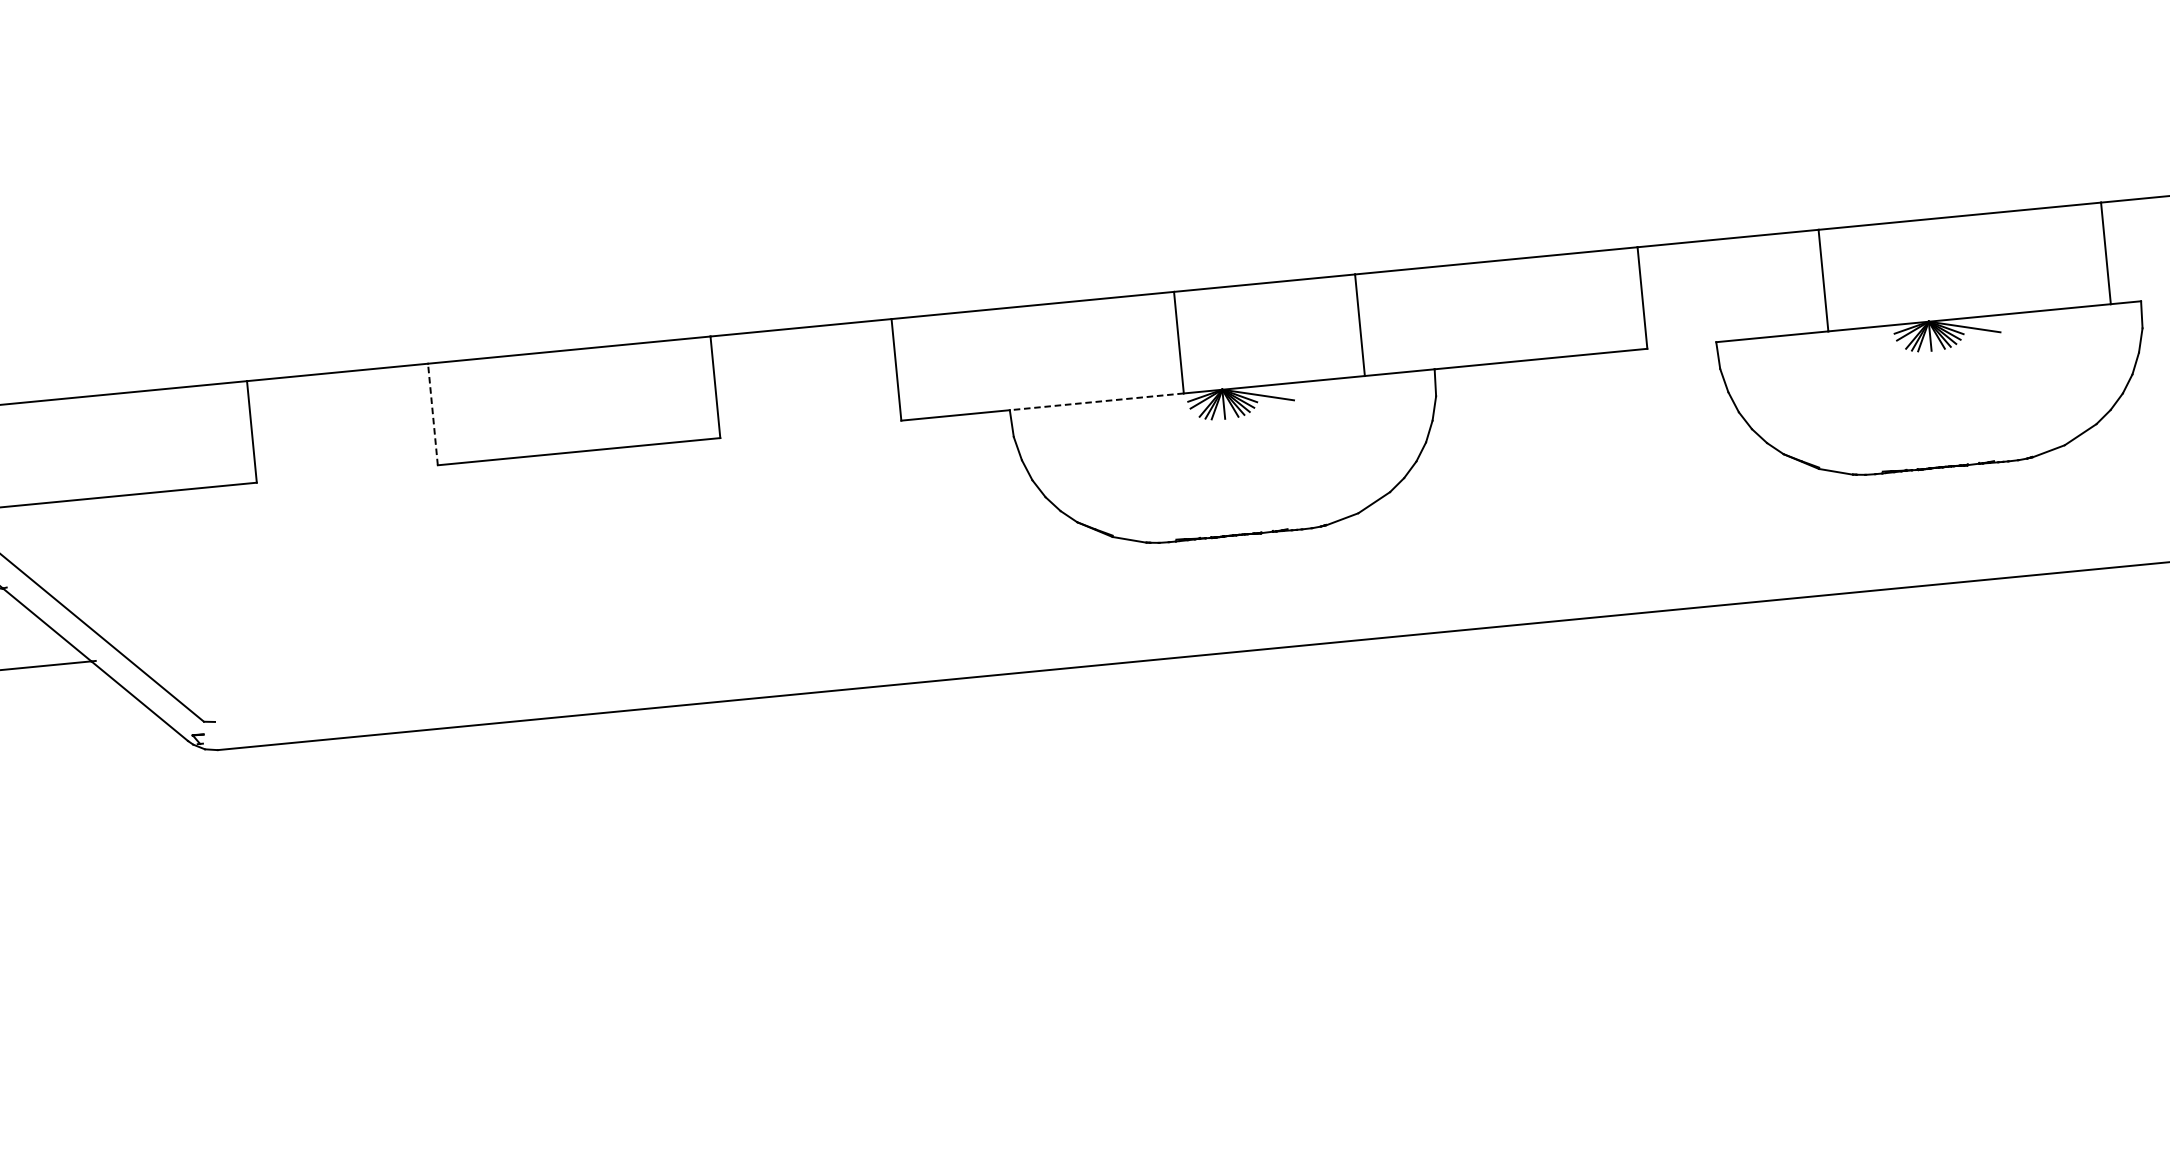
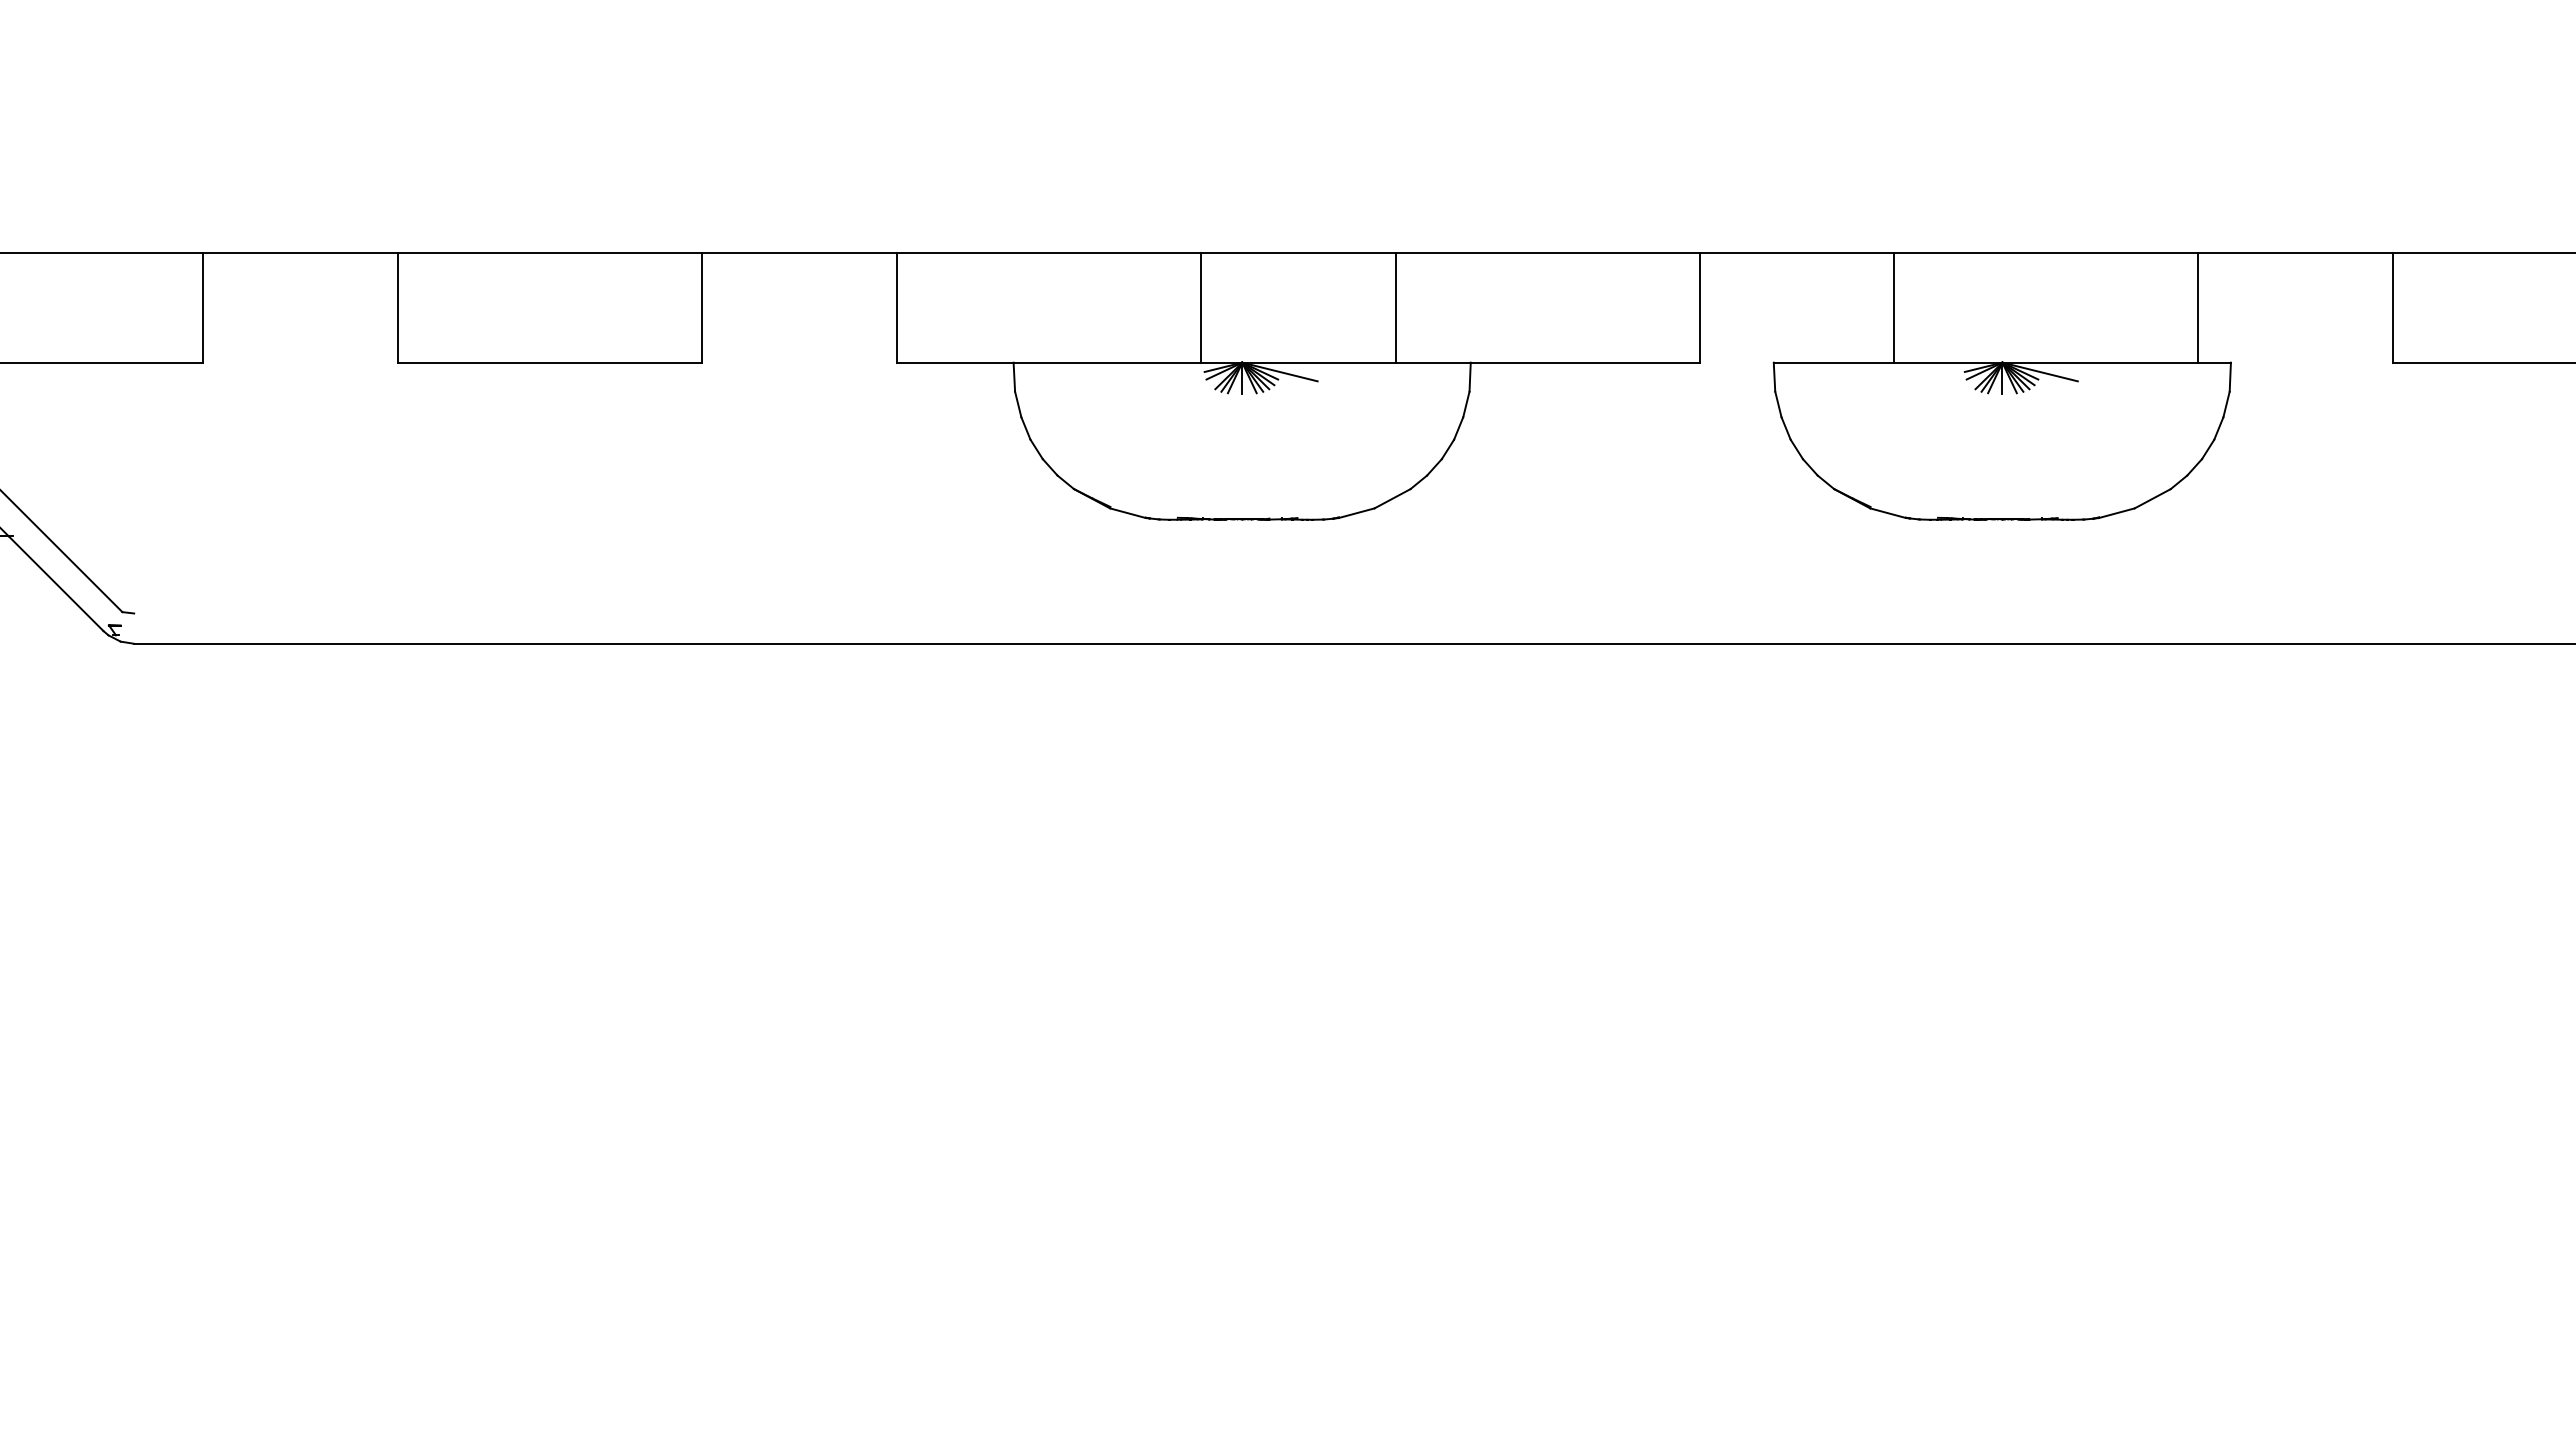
line: (1097, 401) -> (1107, 362), dashed -> solid
line: (433, 414) -> (398, 308), dashed -> solid

